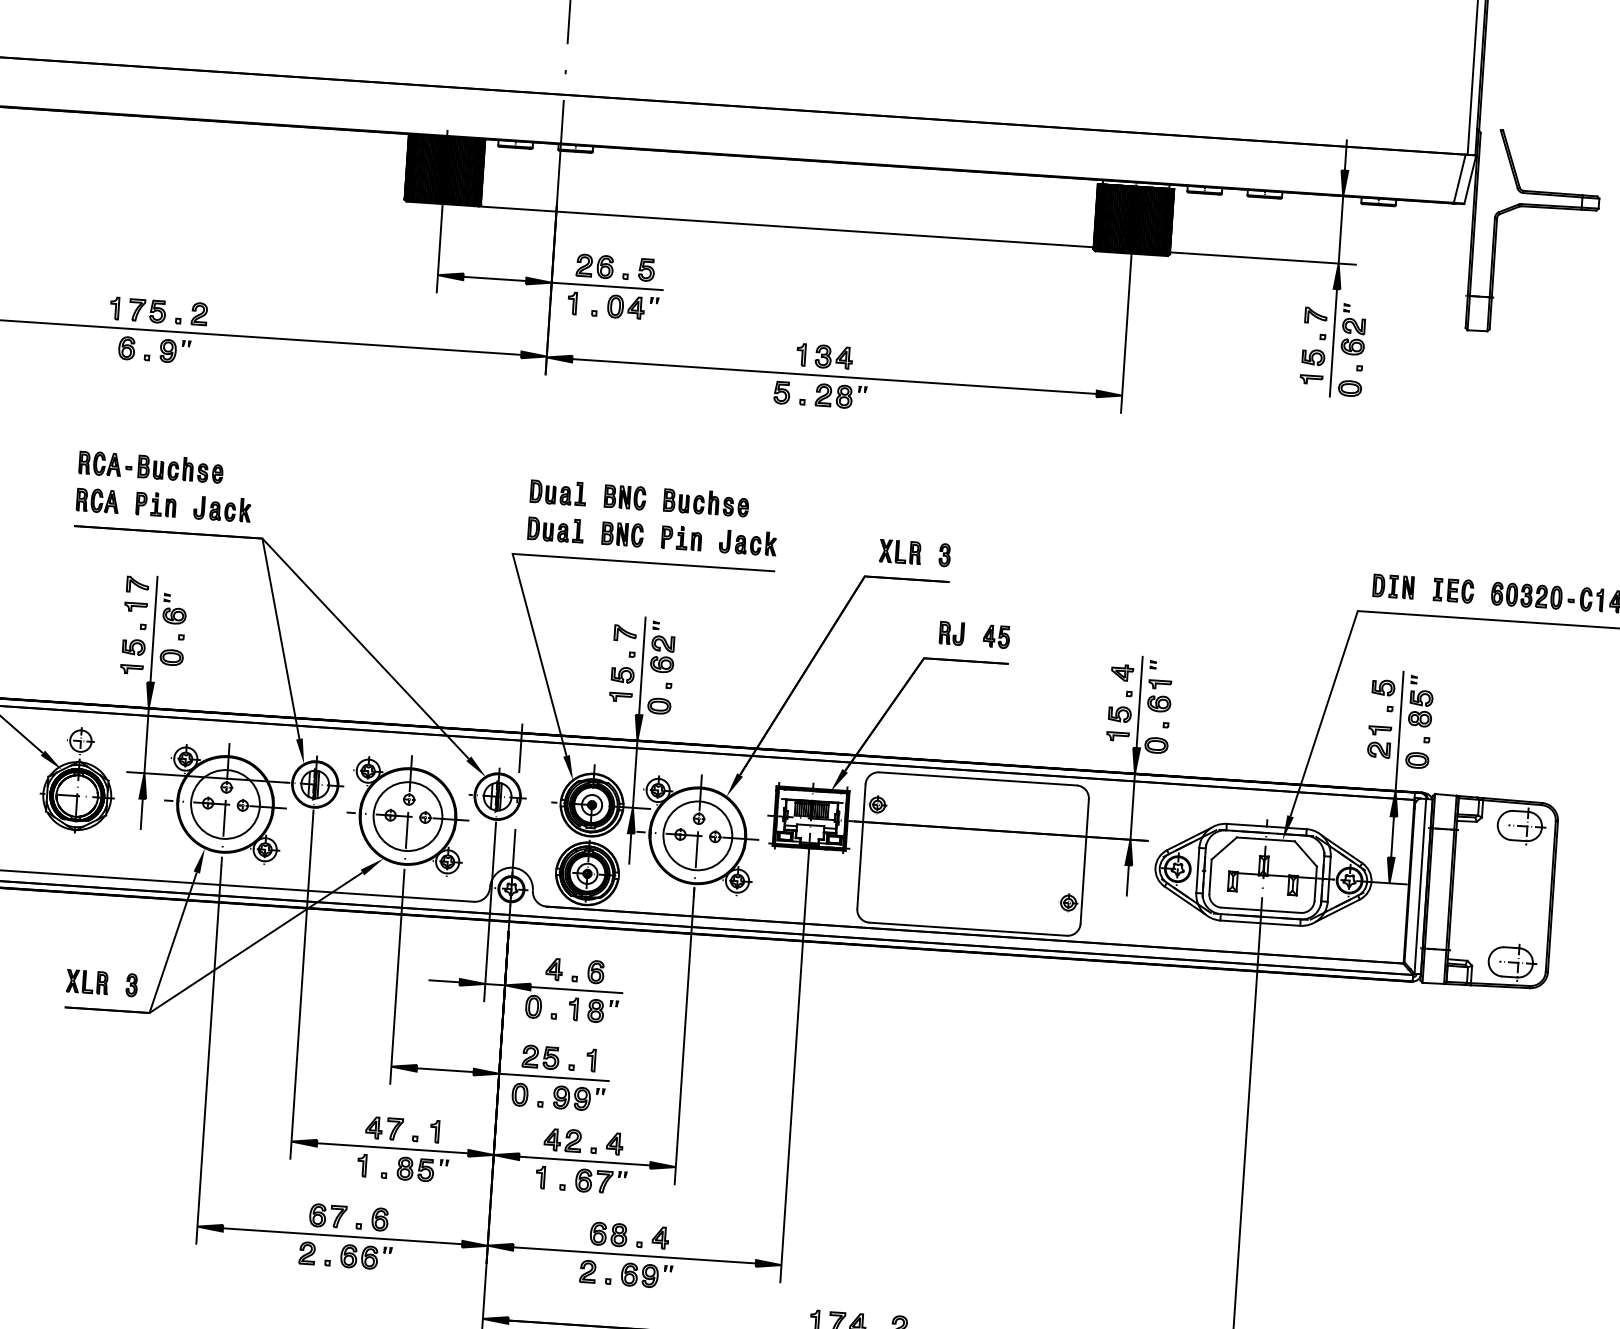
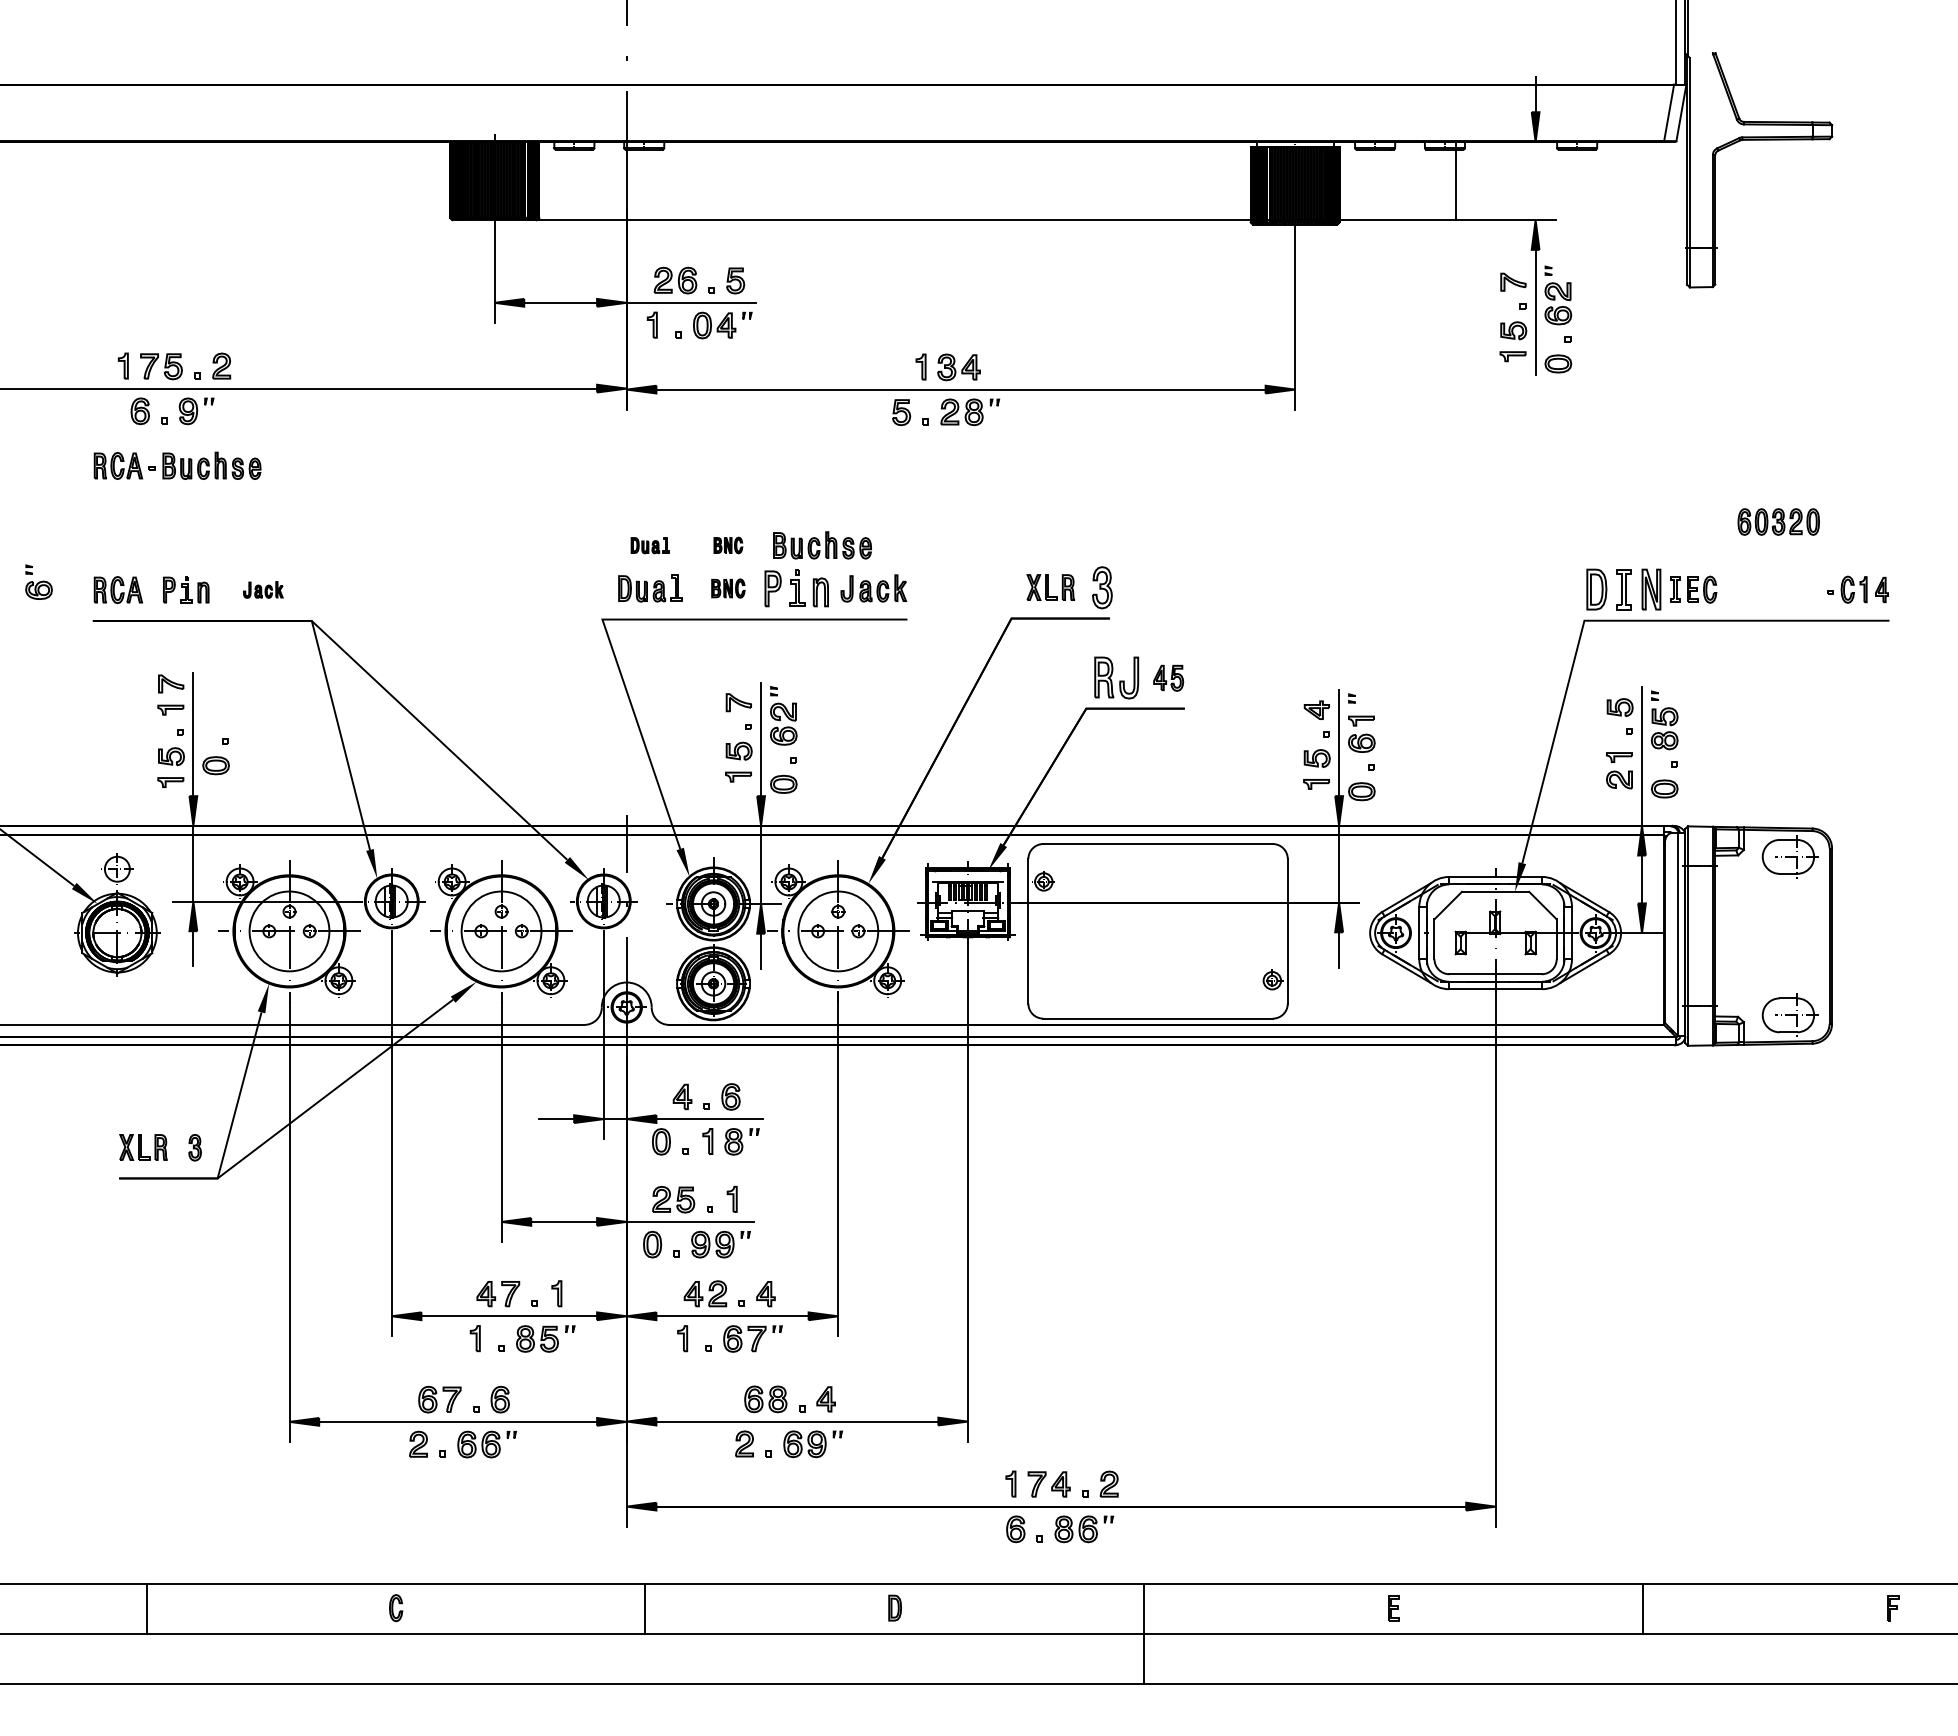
line: (1340, 229) -> (1455, 180), moved
part: (151, 466) -> (177, 465), moved
part: (558, 492) -> (650, 545), size x0.6
part: (625, 497) -> (728, 545), size x0.6
part: (222, 508) -> (263, 589), size x0.6
part: (622, 534) -> (728, 588), size x0.7
part: (681, 537) -> (796, 587), size x1.4
part: (944, 554) -> (1102, 587), size x1.6
part: (1393, 586) -> (1623, 589), size x1.6
part: (1526, 595) -> (1778, 521), moved
part: (174, 608) -> (38, 581), moved
part: (951, 633) -> (1116, 677), size x1.6

